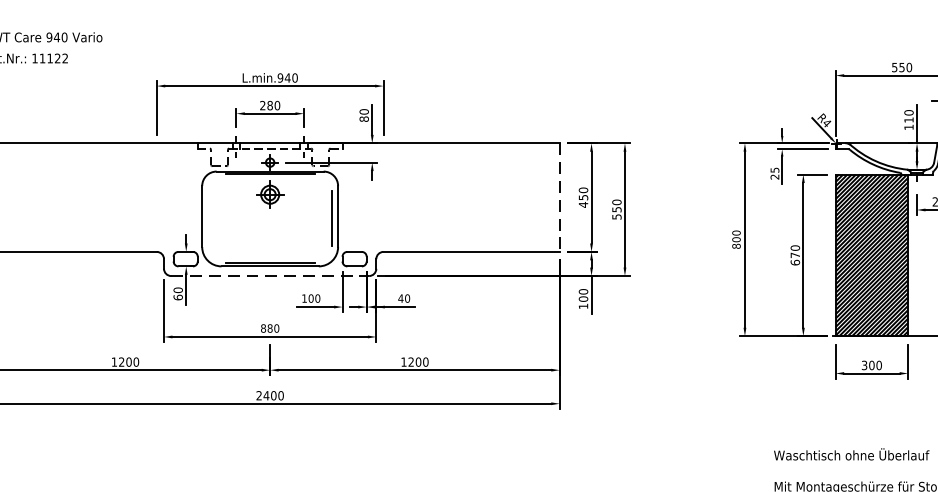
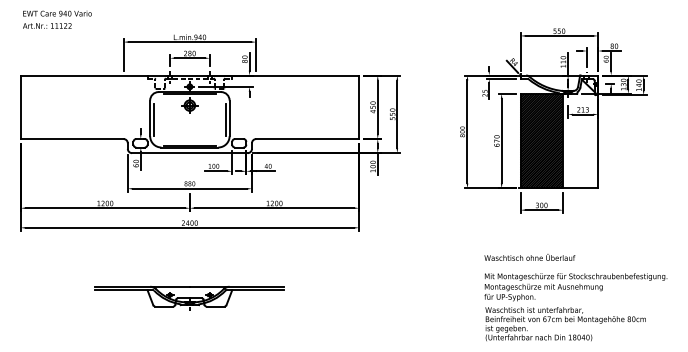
line: (560, 197) -> (359, 107), dashed -> solid
line: (207, 218) -> (153, 119), added
line: (269, 276) -> (189, 153), dashed -> solid

